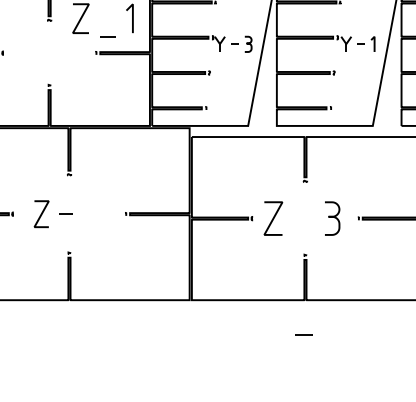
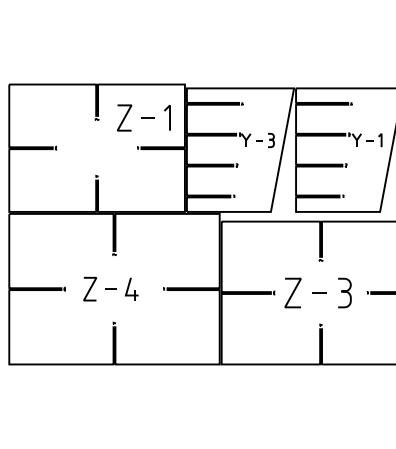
line: (107, 36) -> (147, 117), moved
part: (88, 213) -> (131, 288), added
line: (303, 334) -> (319, 292), moved

